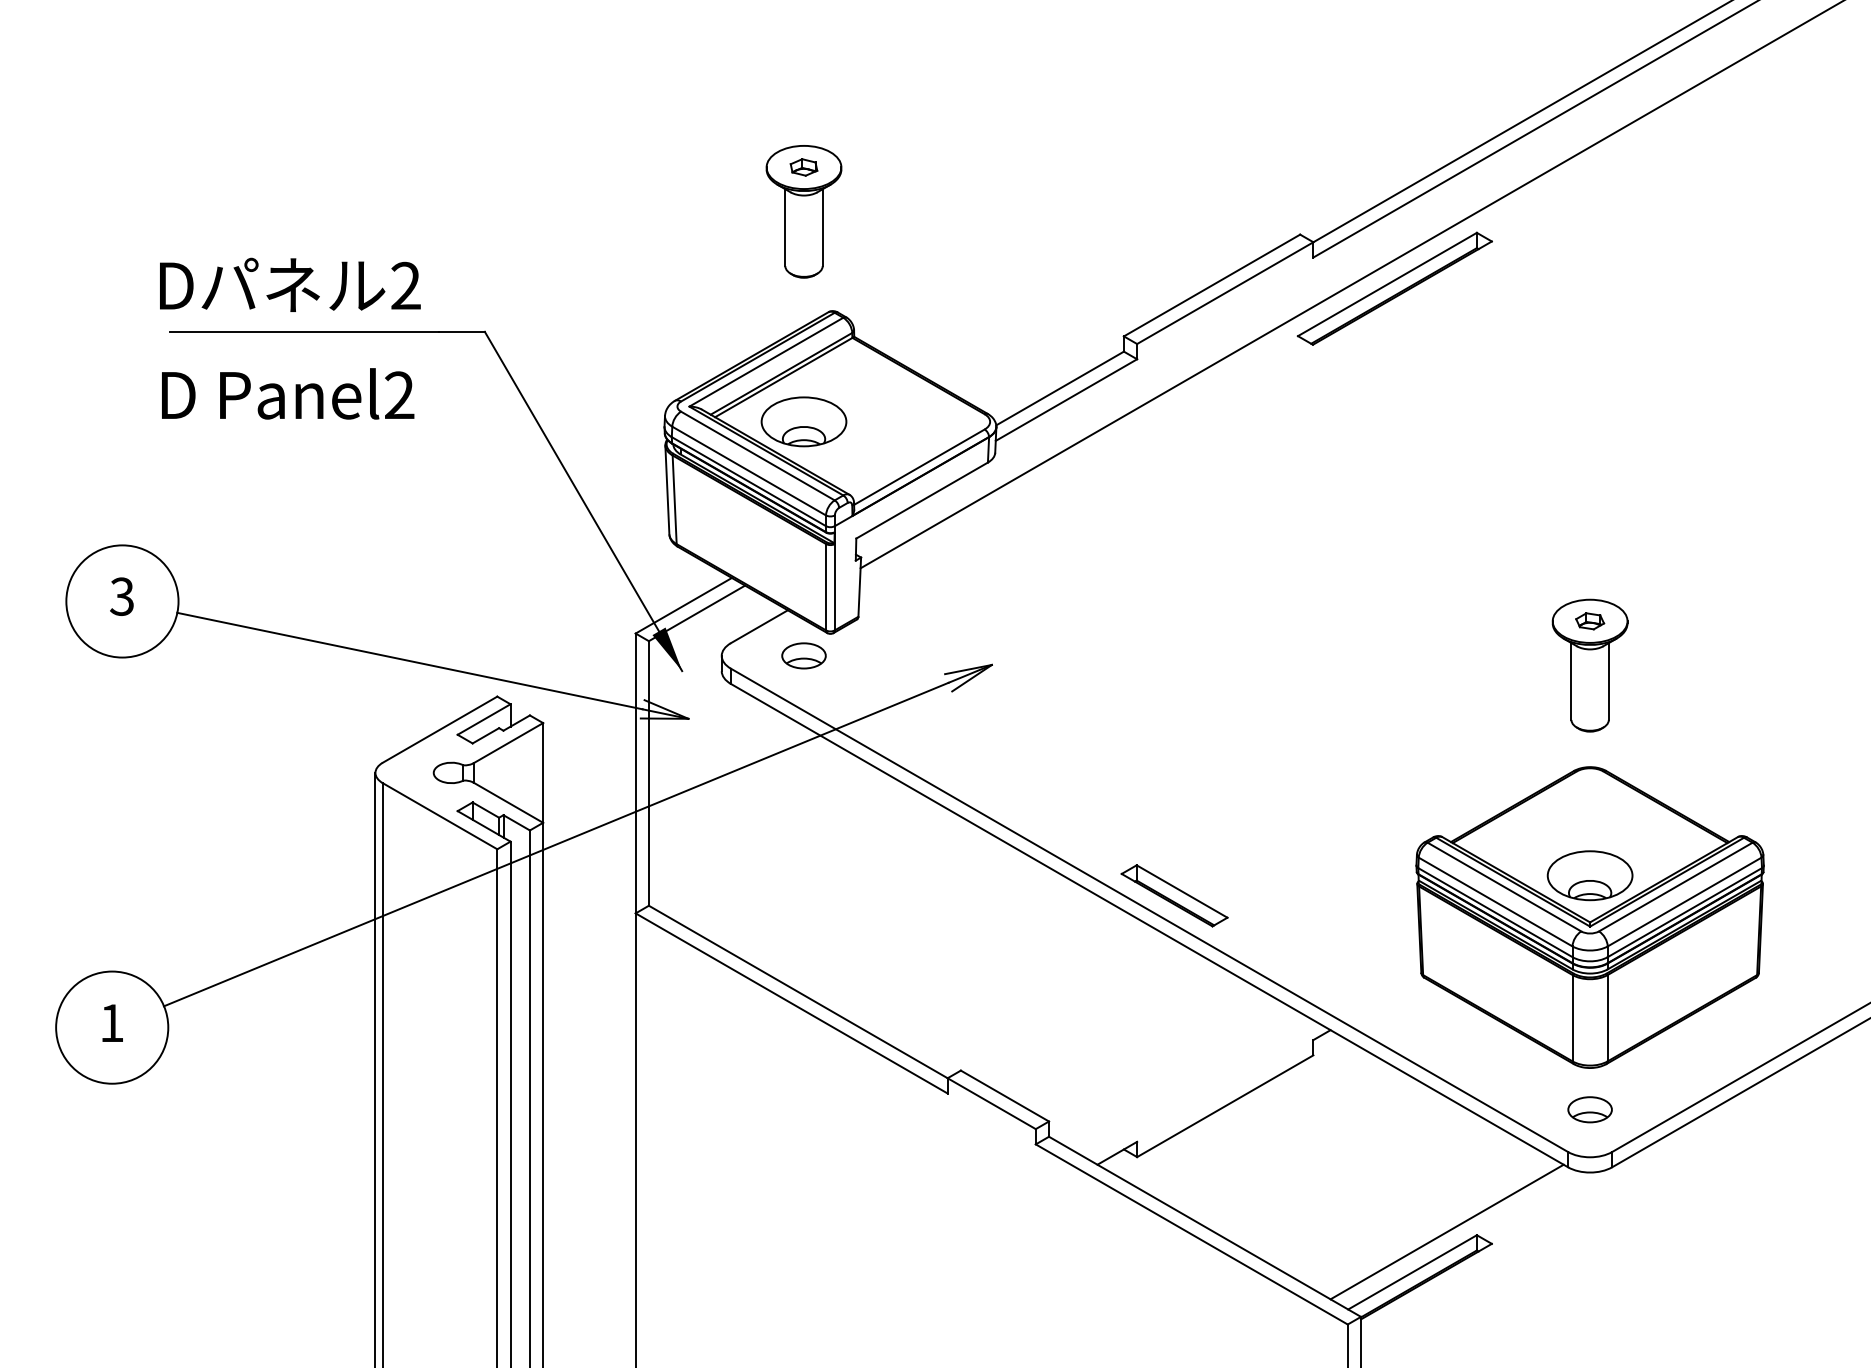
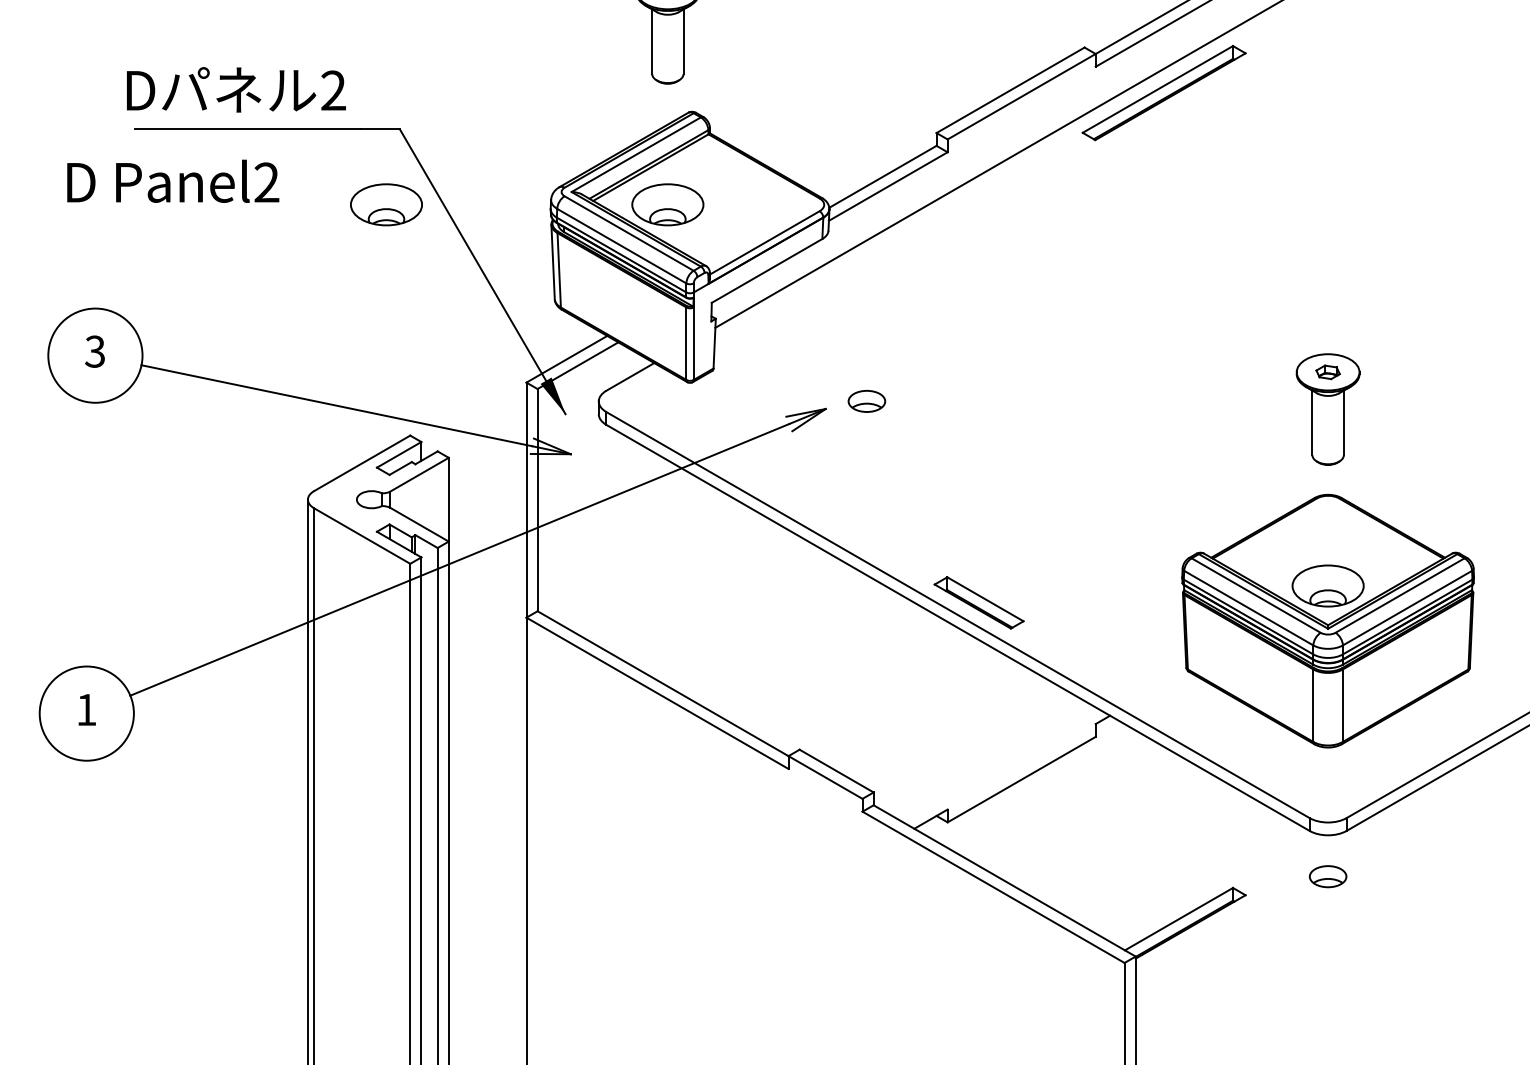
text: (288, 393) -> (173, 181), moved
part: (468, 421) -> (386, 204), added
part: (803, 655) -> (866, 401), moved
part: (1589, 1109) -> (1327, 876), moved
line: (1446, 1231) -> (1207, 884), removed

